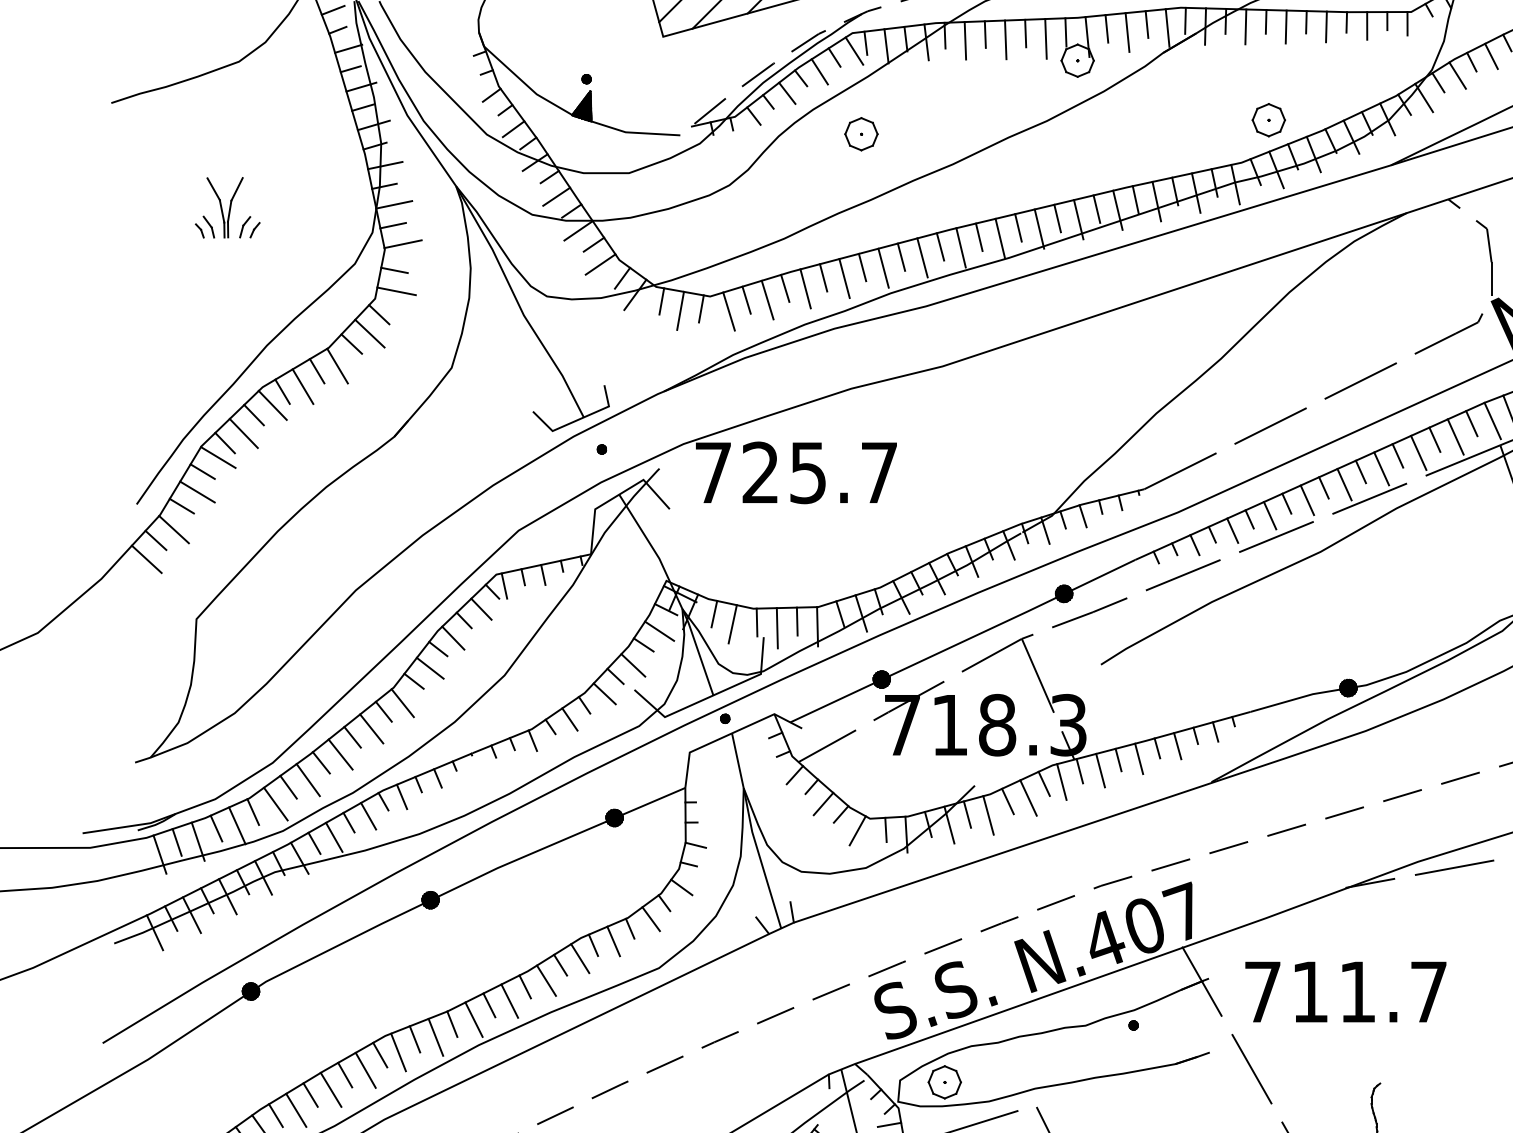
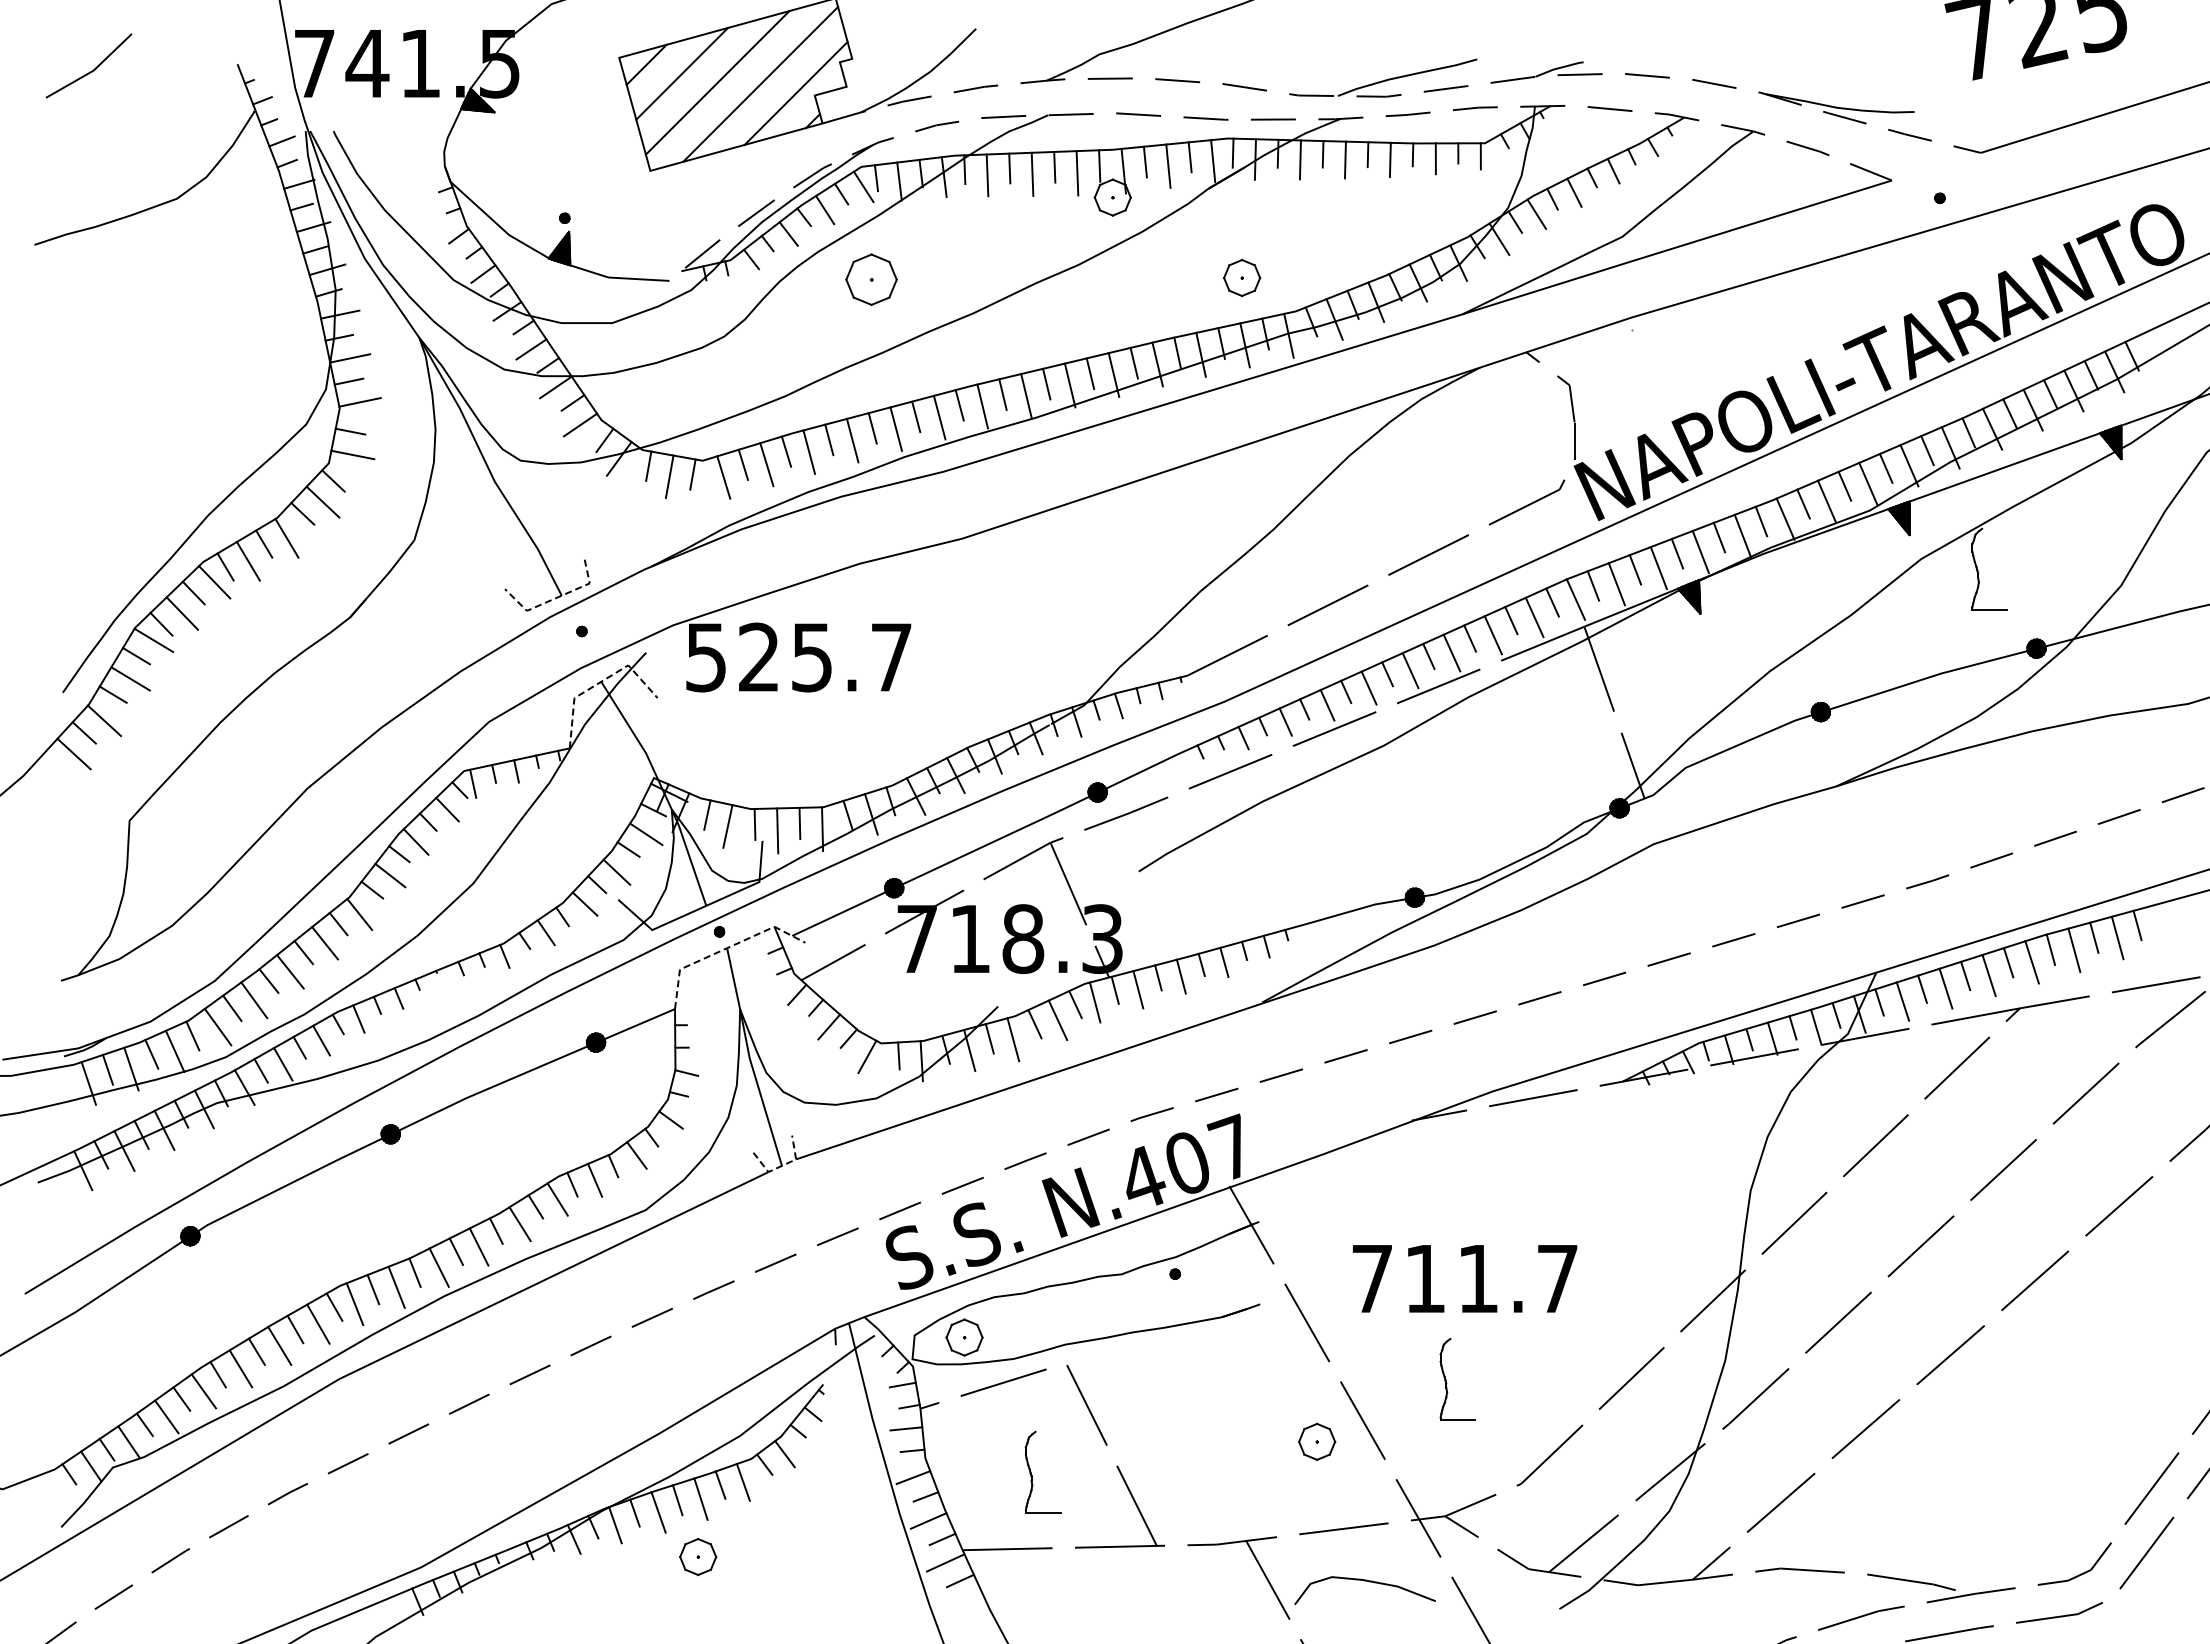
part: (1269, 119) -> (1242, 277), moved
part: (861, 134) -> (871, 279), size x1.4
part: (227, 207) -> (164, 361), removed
line: (578, 419) -> (555, 598), solid -> dashed
text: (712, 472) -> (705, 657), 725.7 -> 525.7
line: (616, 496) -> (598, 683), solid -> dashed
line: (730, 733) -> (725, 948), solid -> dashed
line: (781, 928) -> (782, 1165), solid -> dashed
text: (1346, 991) -> (1465, 1278), moved

